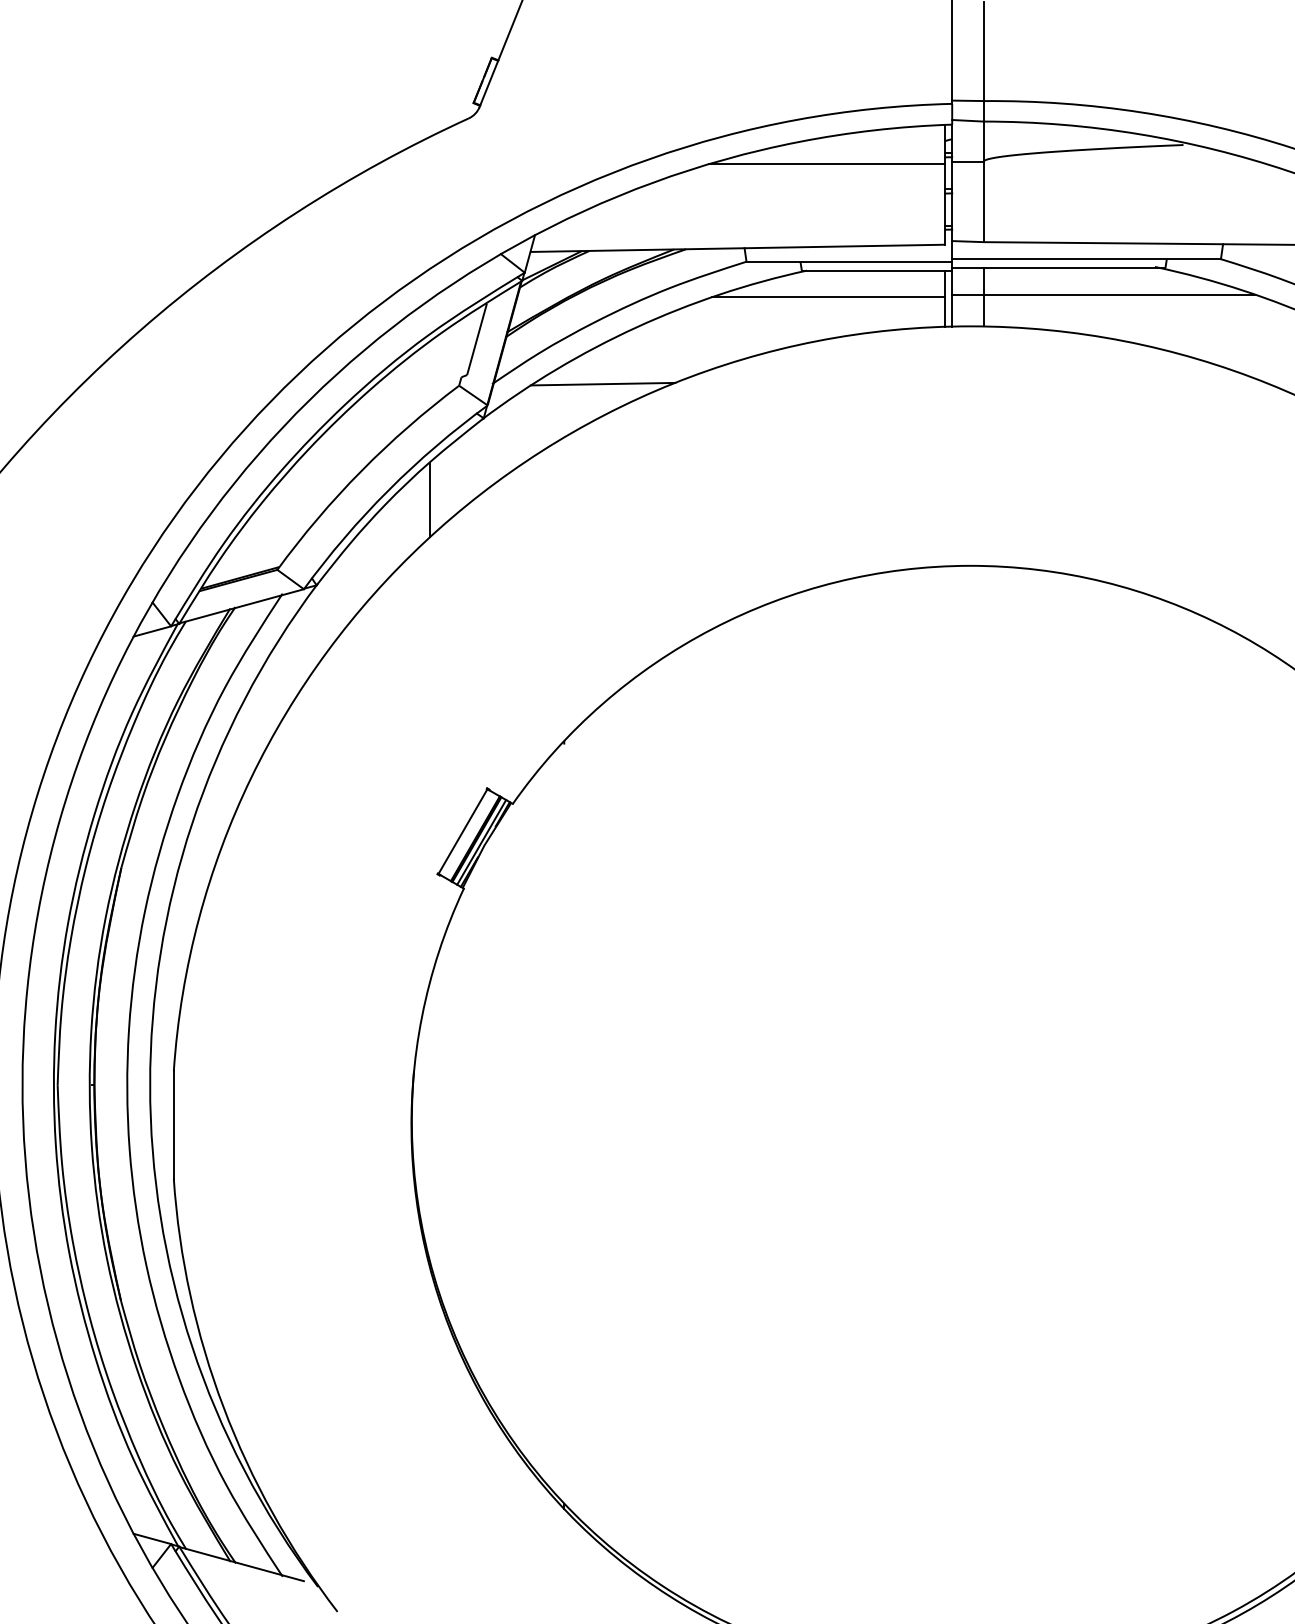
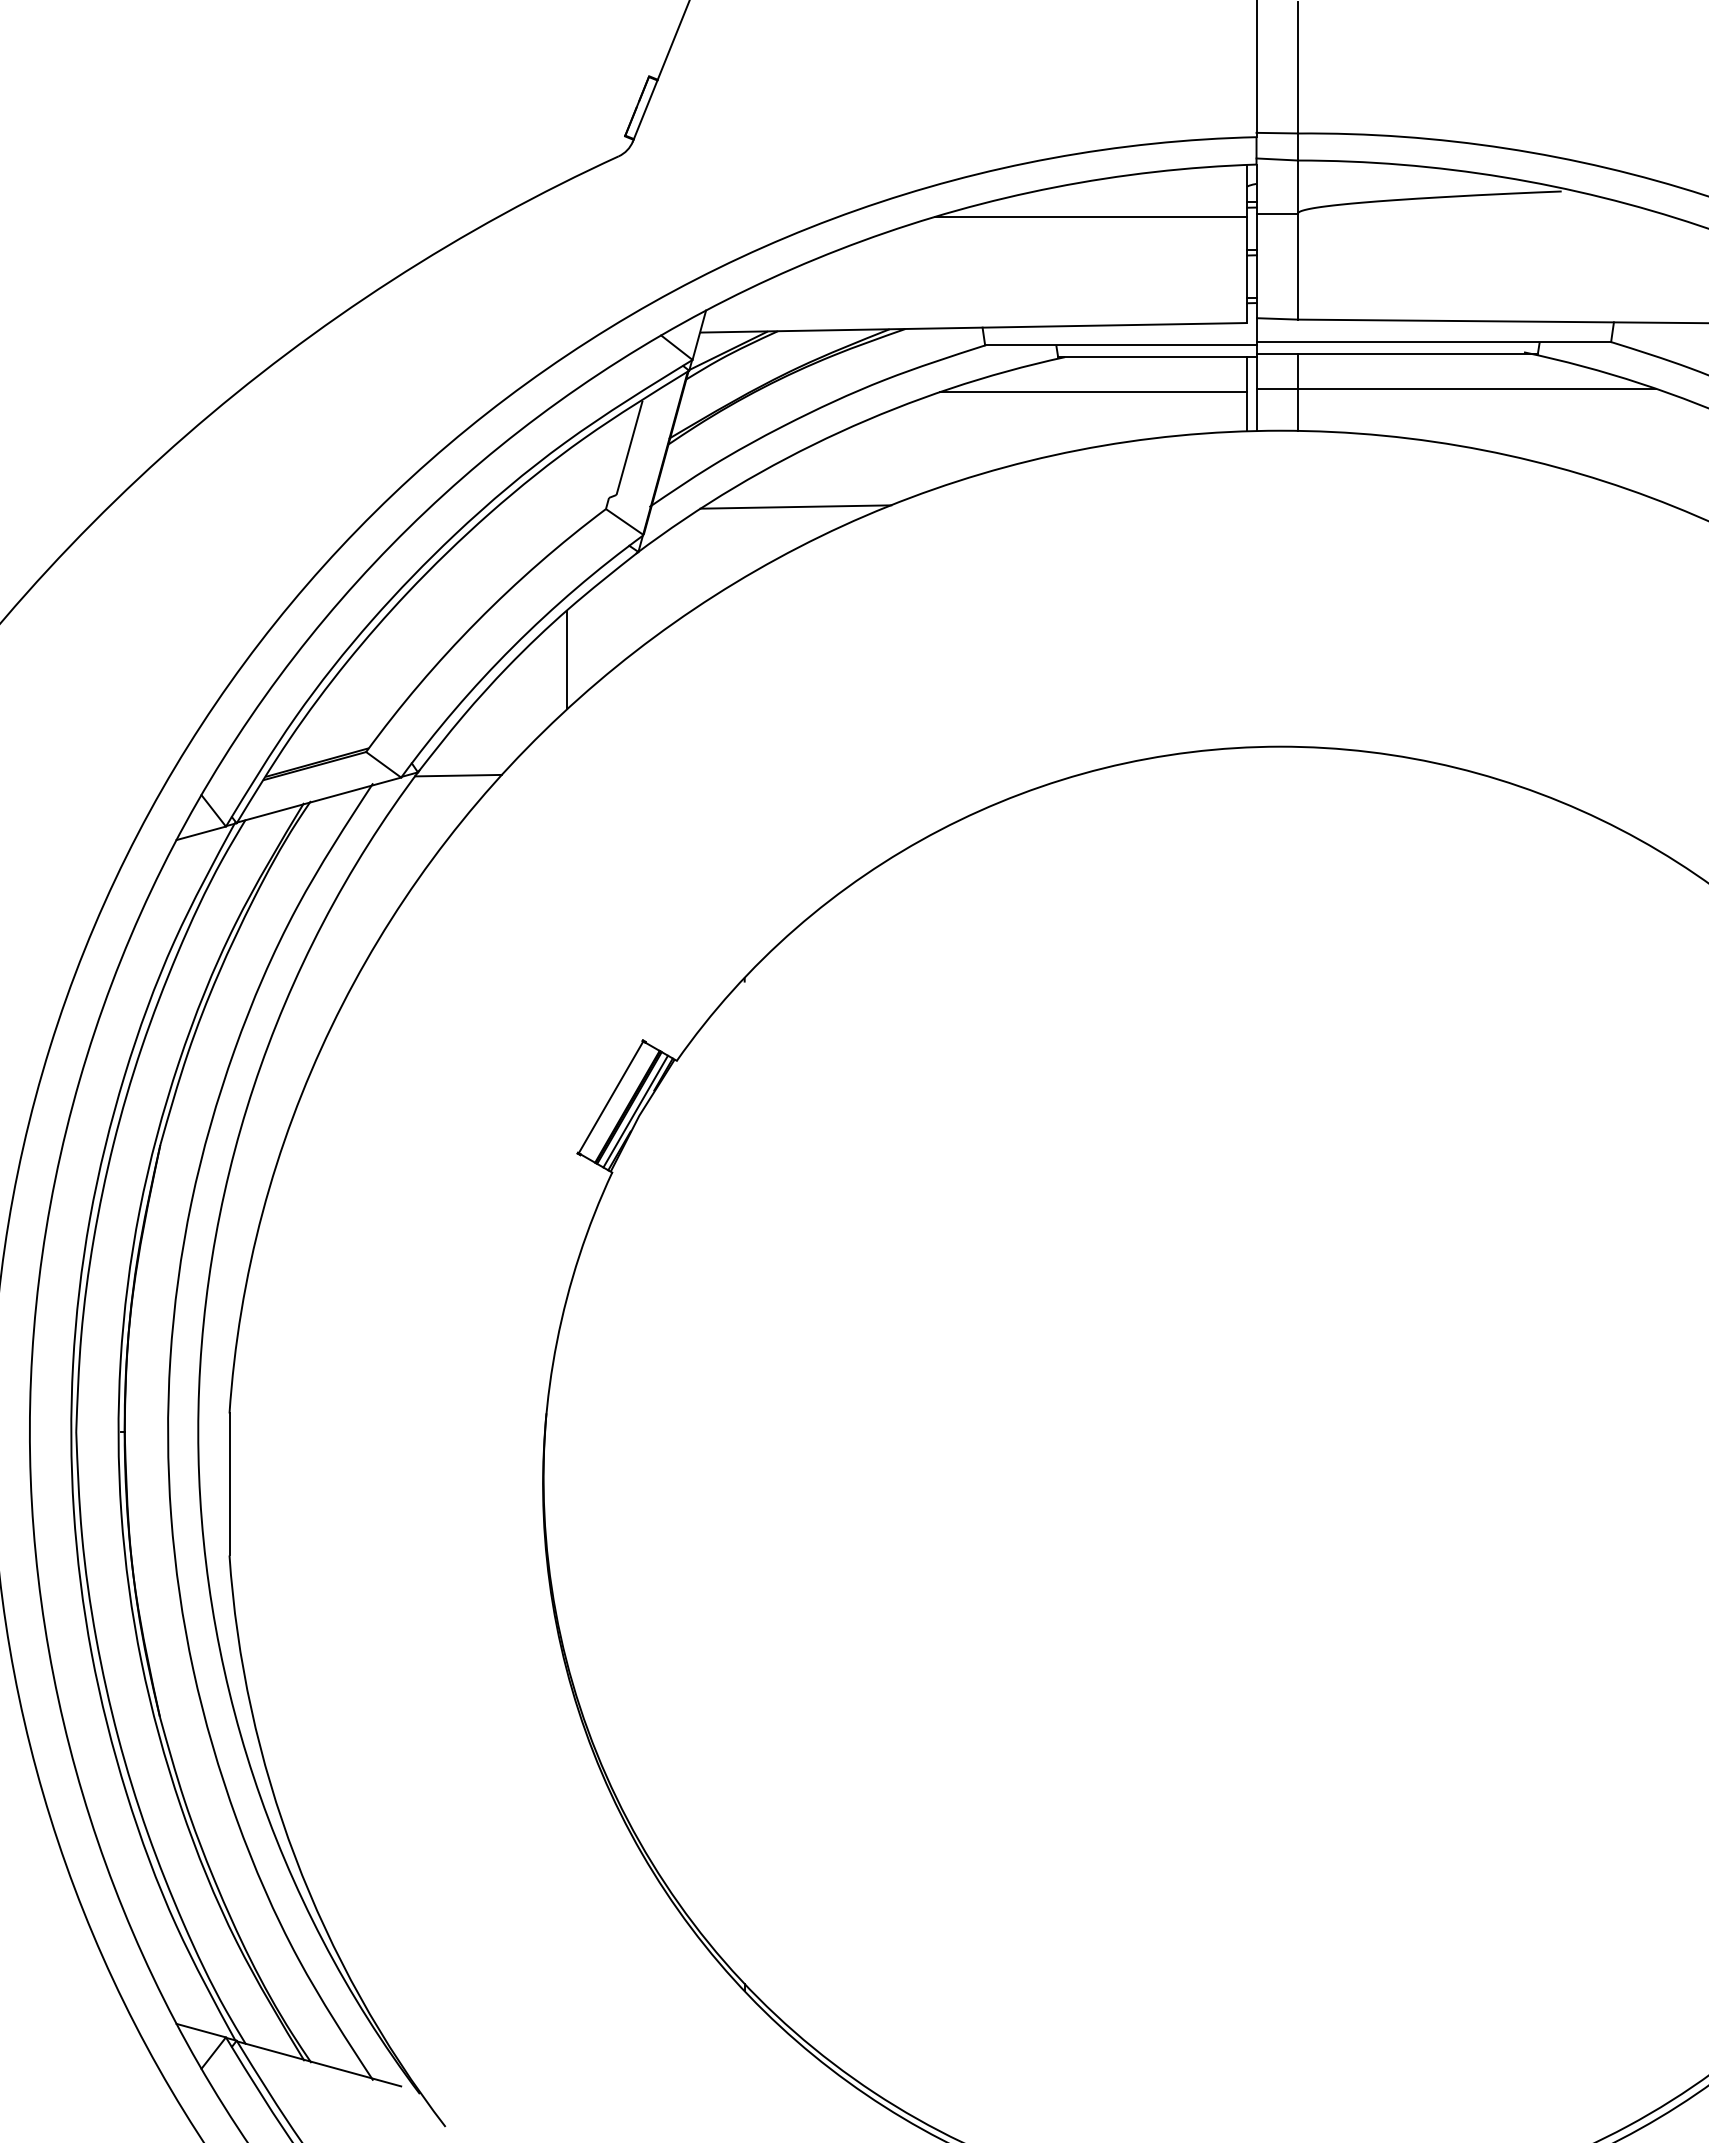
line: (346, 587) -> (457, 775), added

